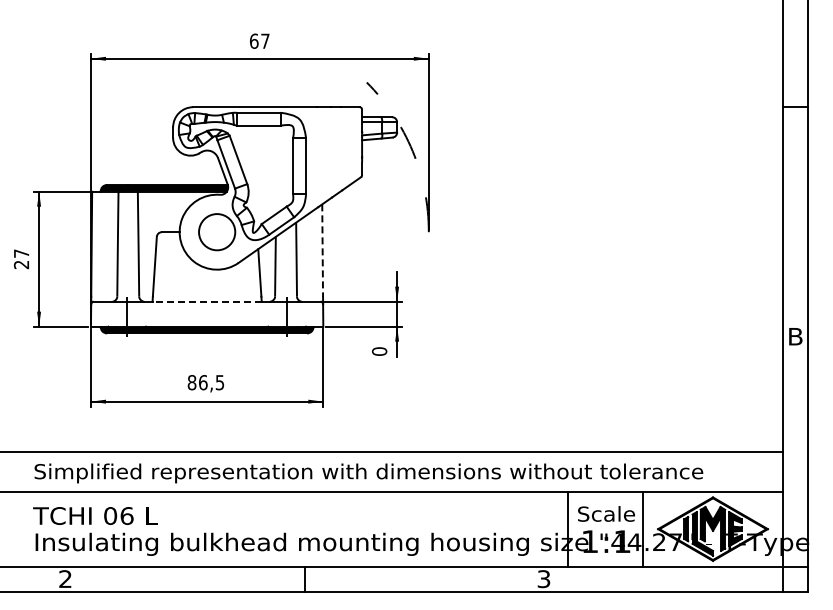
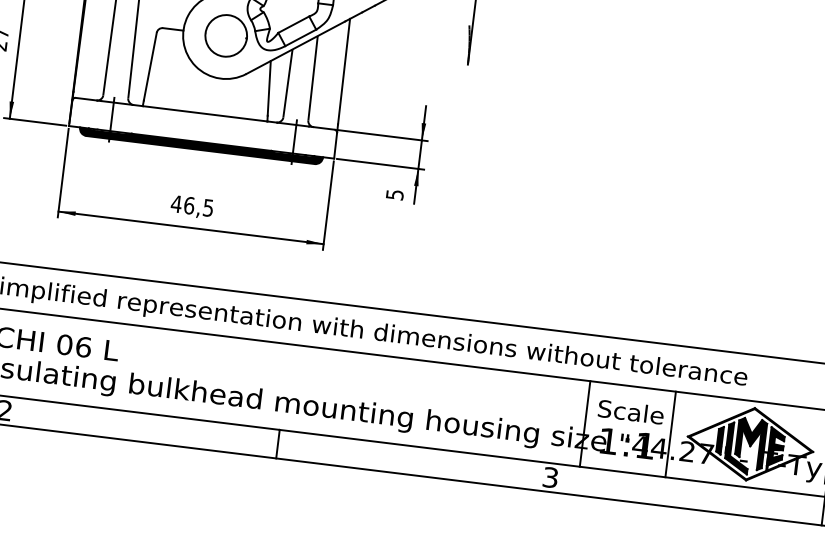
line: (322, 251) -> (343, 72), dashed -> solid
line: (207, 301) -> (205, 113), dashed -> solid
text: (379, 351) -> (394, 194), 0 -> 5
text: (191, 382) -> (175, 203), 86,5 -> 46,5

